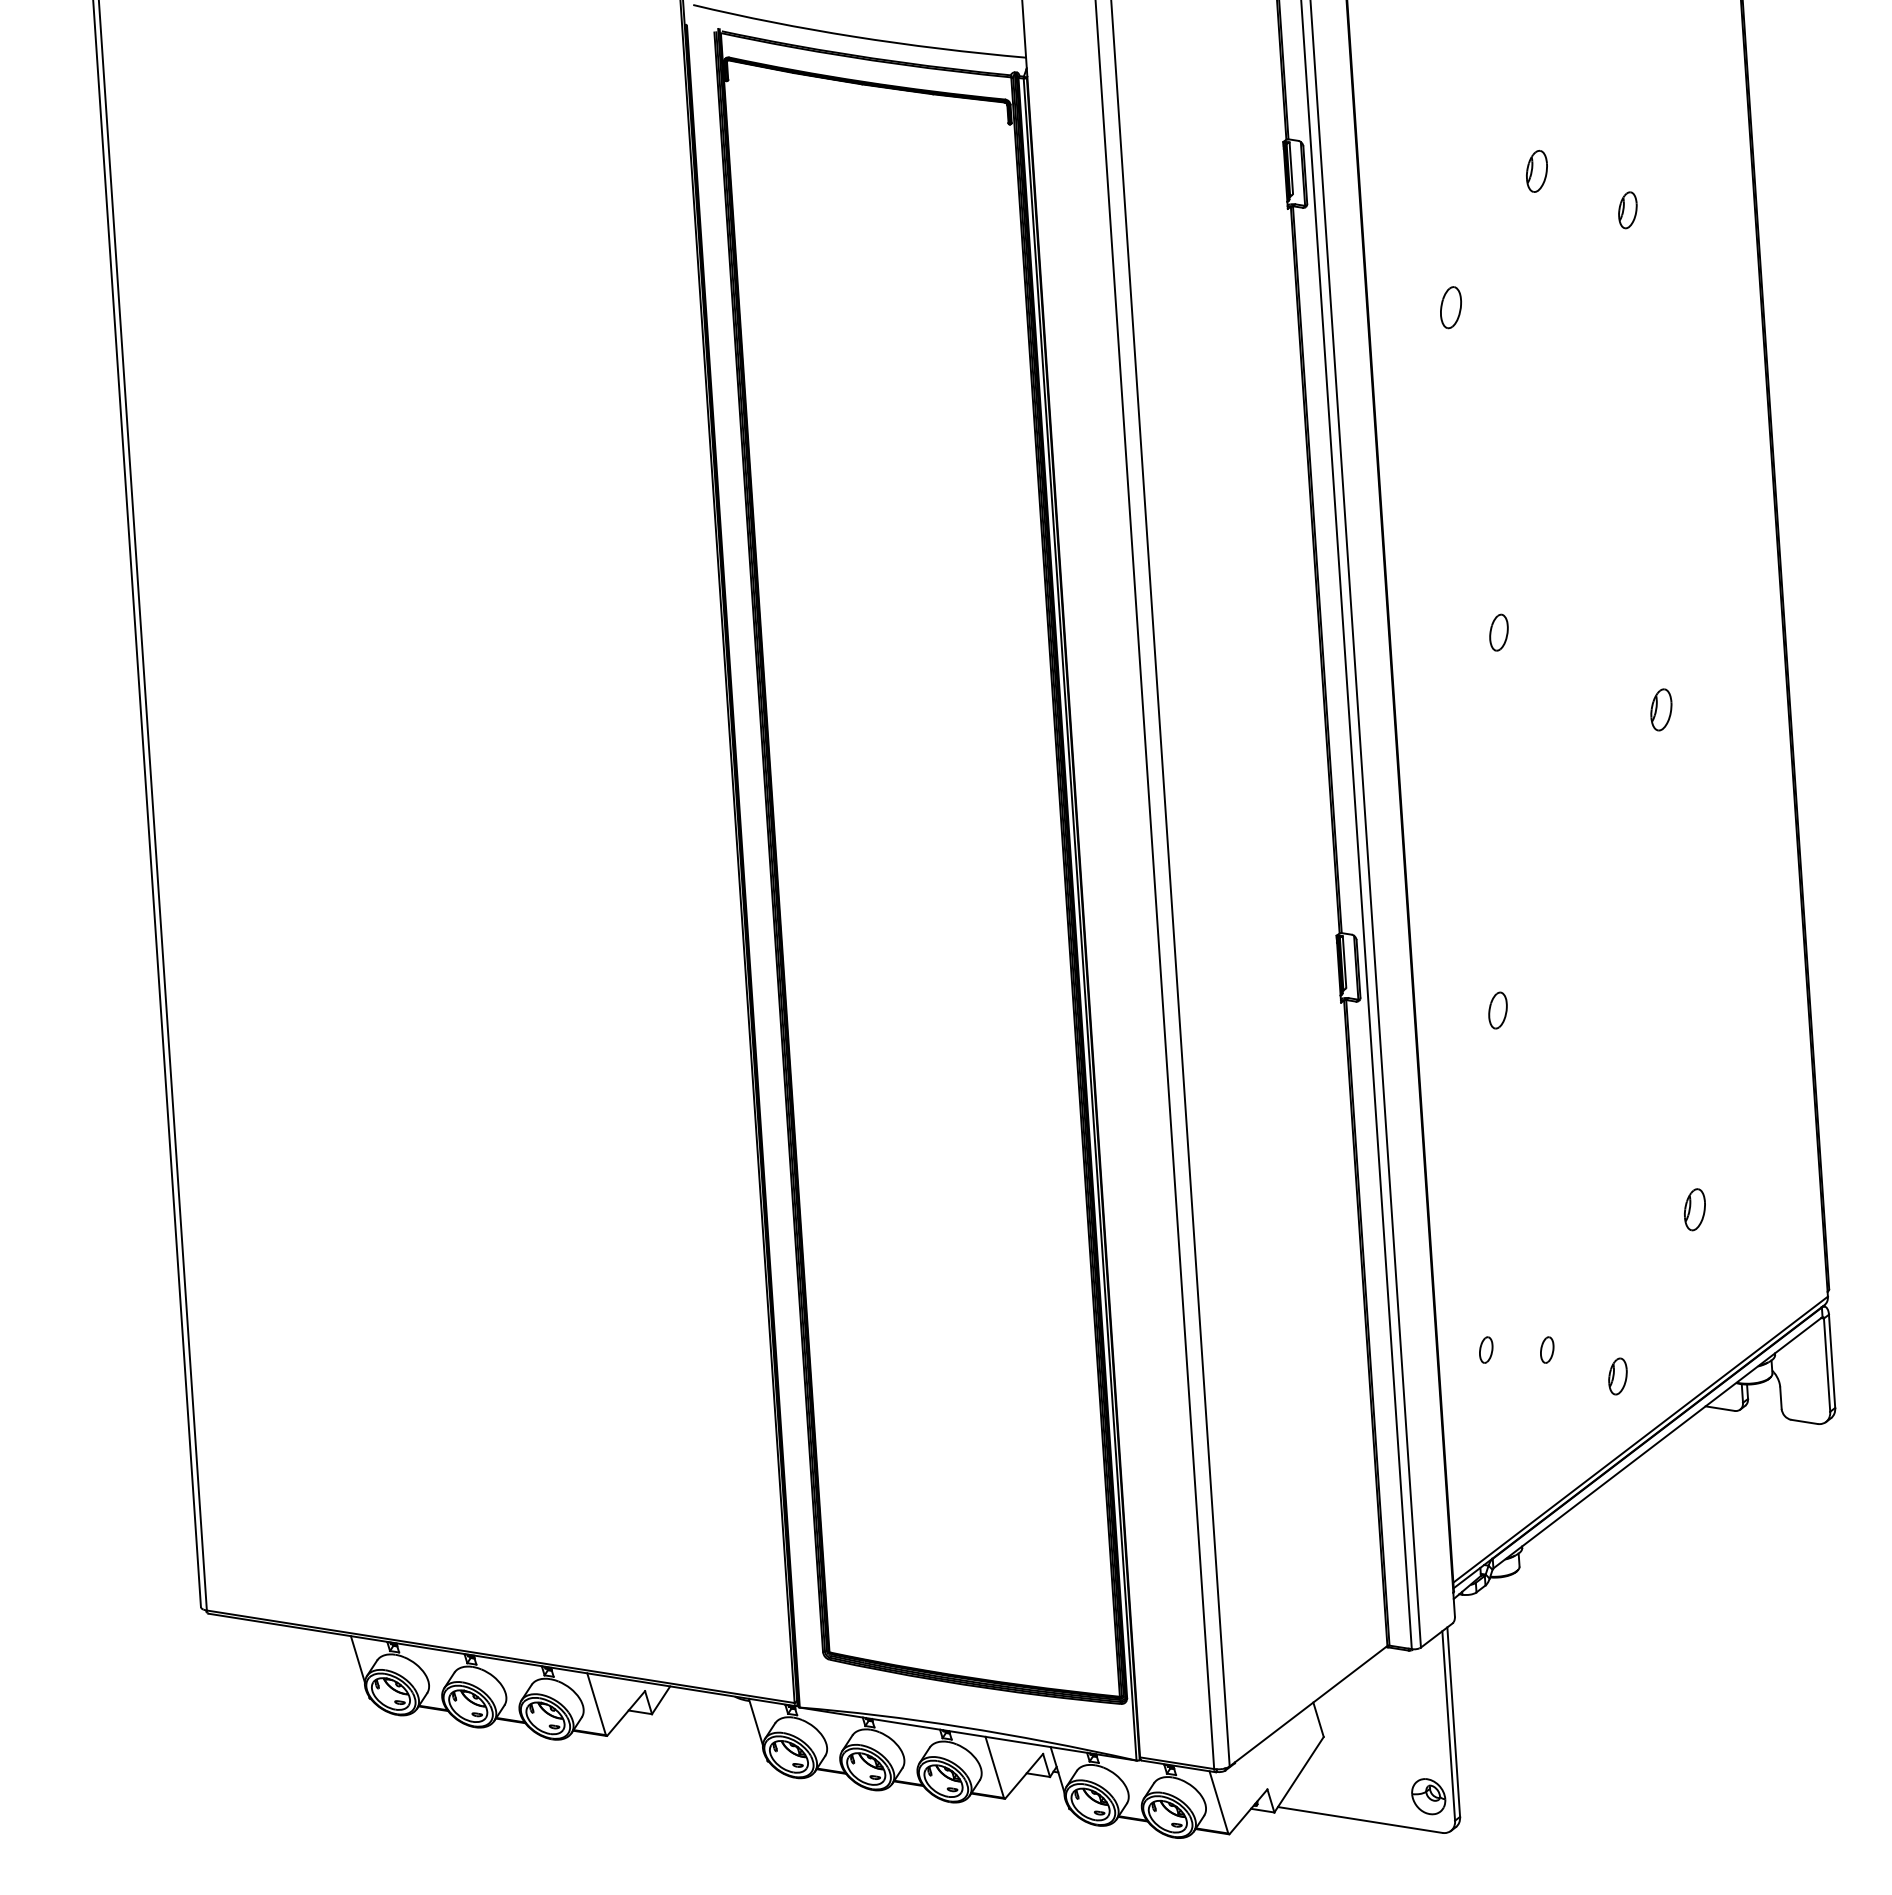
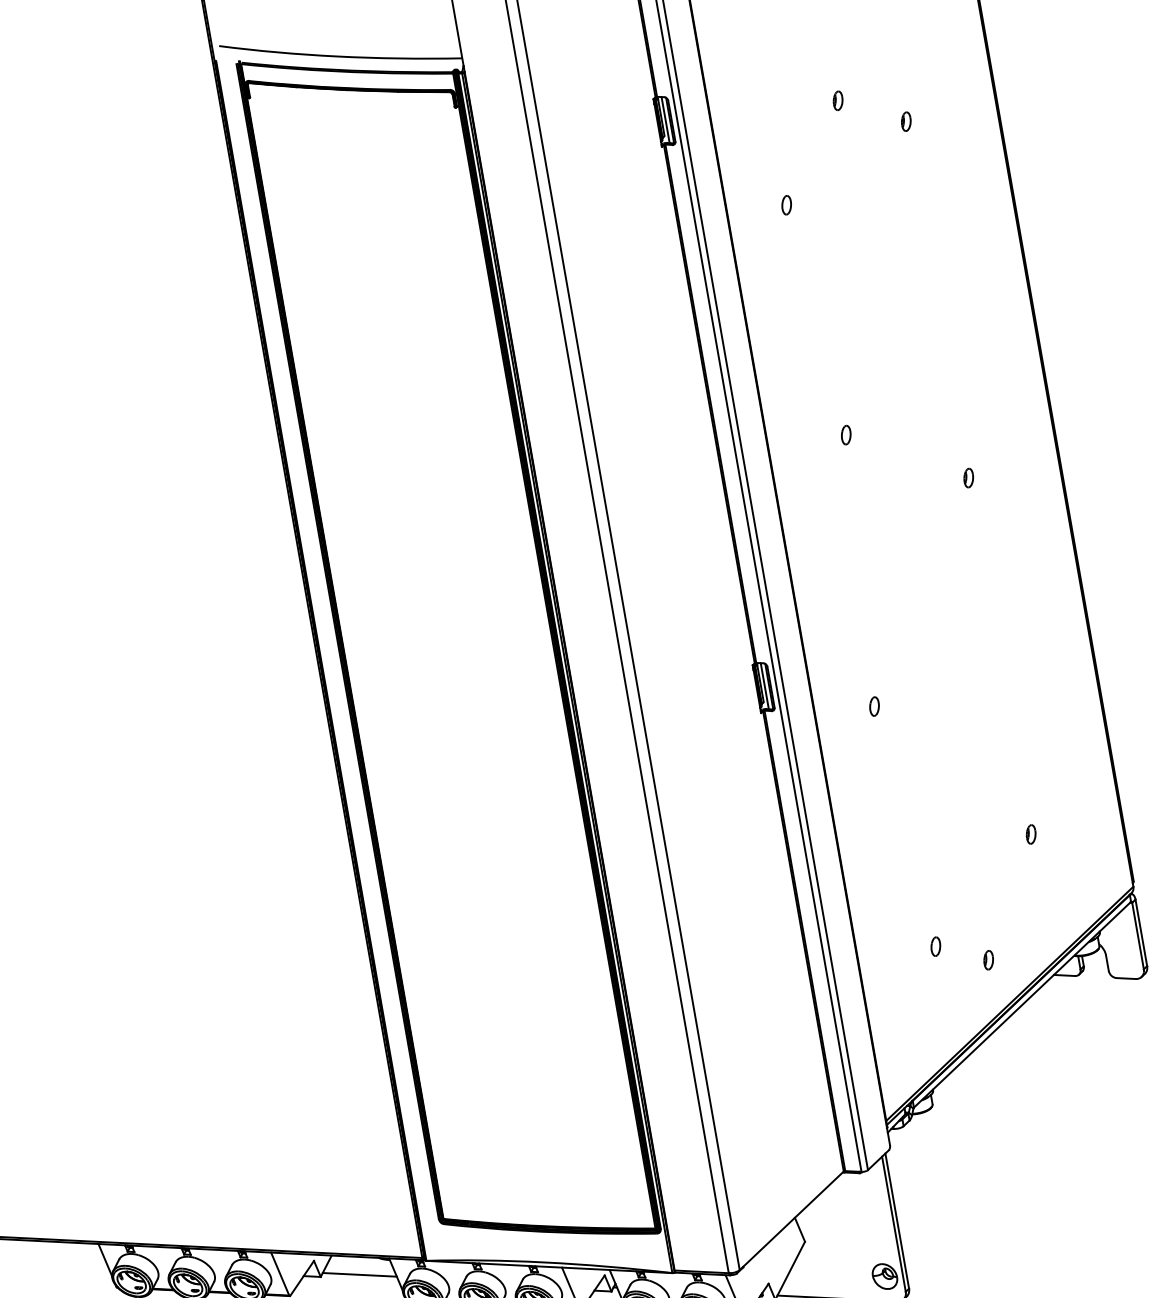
part: (1537, 171) -> (838, 100), size x0.62
line: (1296, 172) -> (665, 120), added
part: (1627, 209) -> (905, 121), size x0.71
part: (1450, 307) -> (786, 205), size x0.62
part: (1499, 632) -> (846, 434), size x0.71
part: (1661, 709) -> (968, 477), size x0.62
line: (1349, 966) -> (764, 686), added
part: (1498, 1010) -> (874, 706), size x0.71
part: (1694, 1209) -> (1030, 834), size x0.62
part: (1486, 1349) -> (892, 950), removed
part: (1617, 1376) -> (988, 960), size x0.71
line: (705, 1717) -> (359, 1275), added

